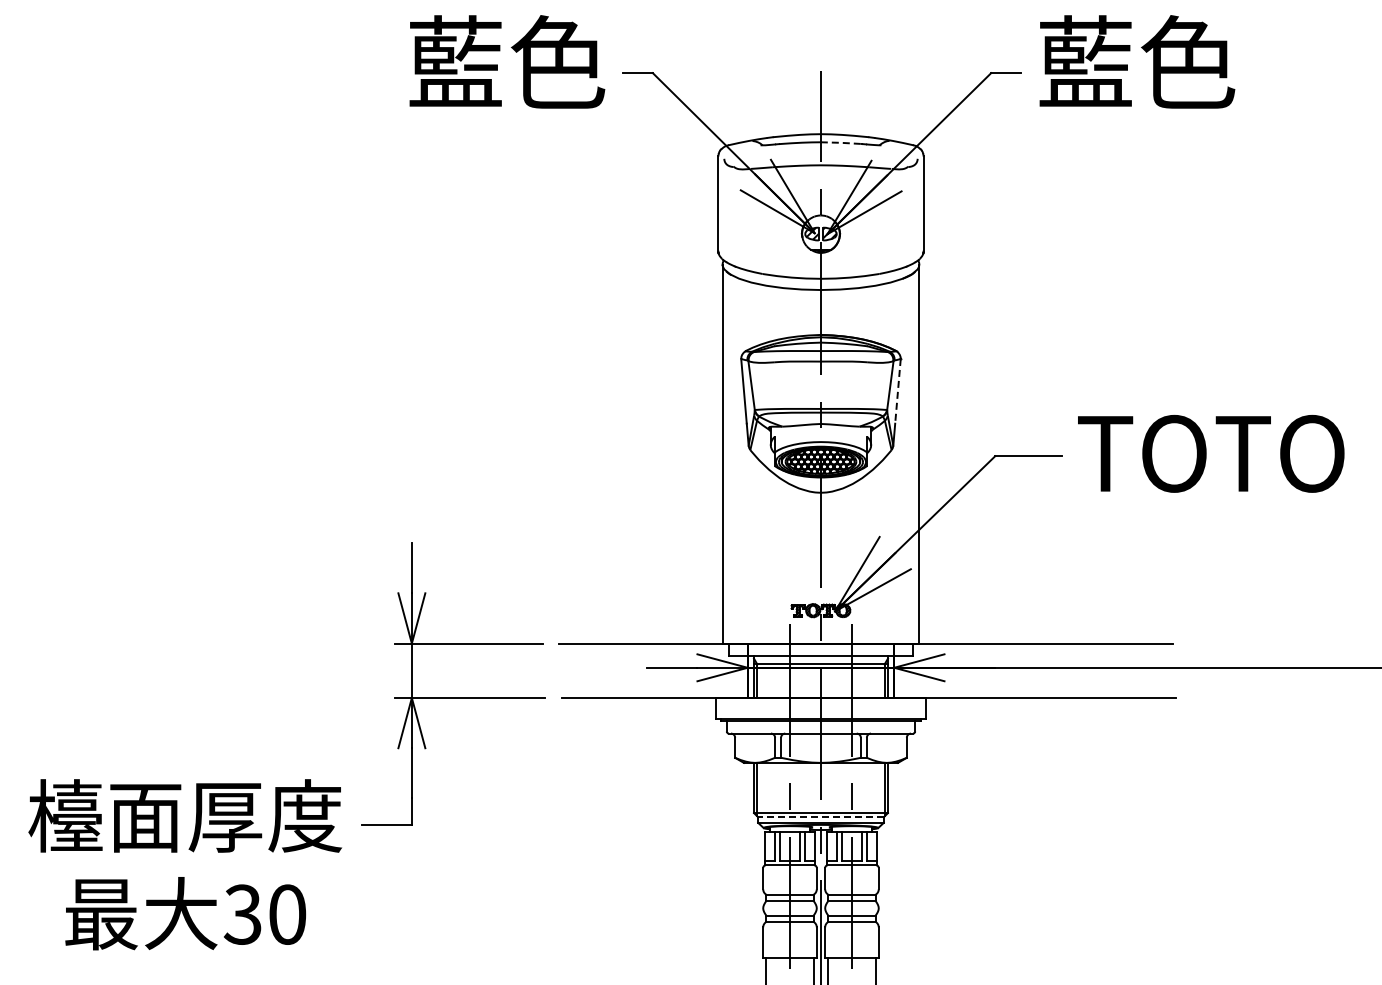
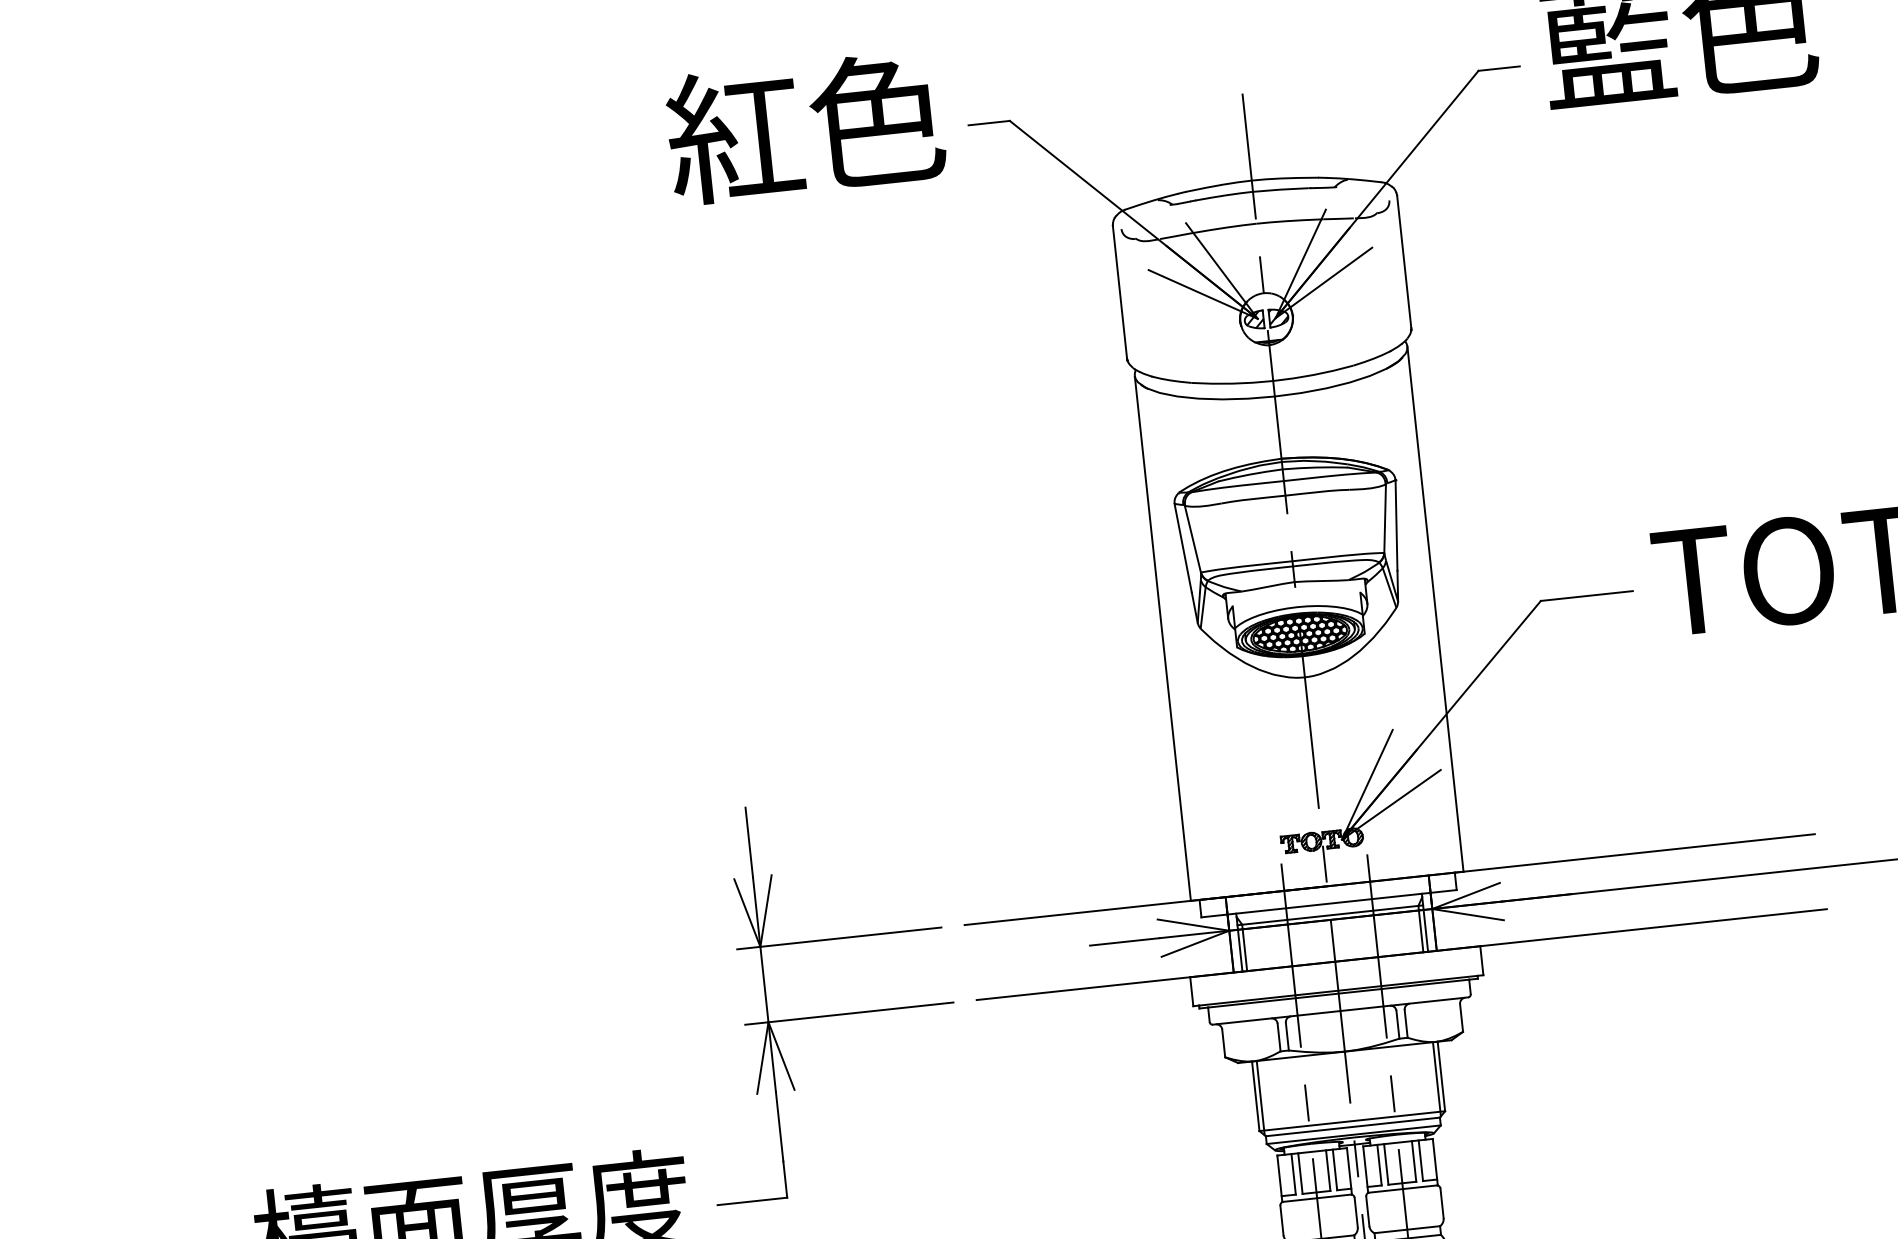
text: (455, 62) -> (734, 135), 藍色 -> 紅色
line: (840, 142) -> (1280, 189), dashed -> solid
line: (897, 391) -> (1395, 525), dashed -> solid
line: (820, 817) -> (1352, 1127), dashed -> solid

